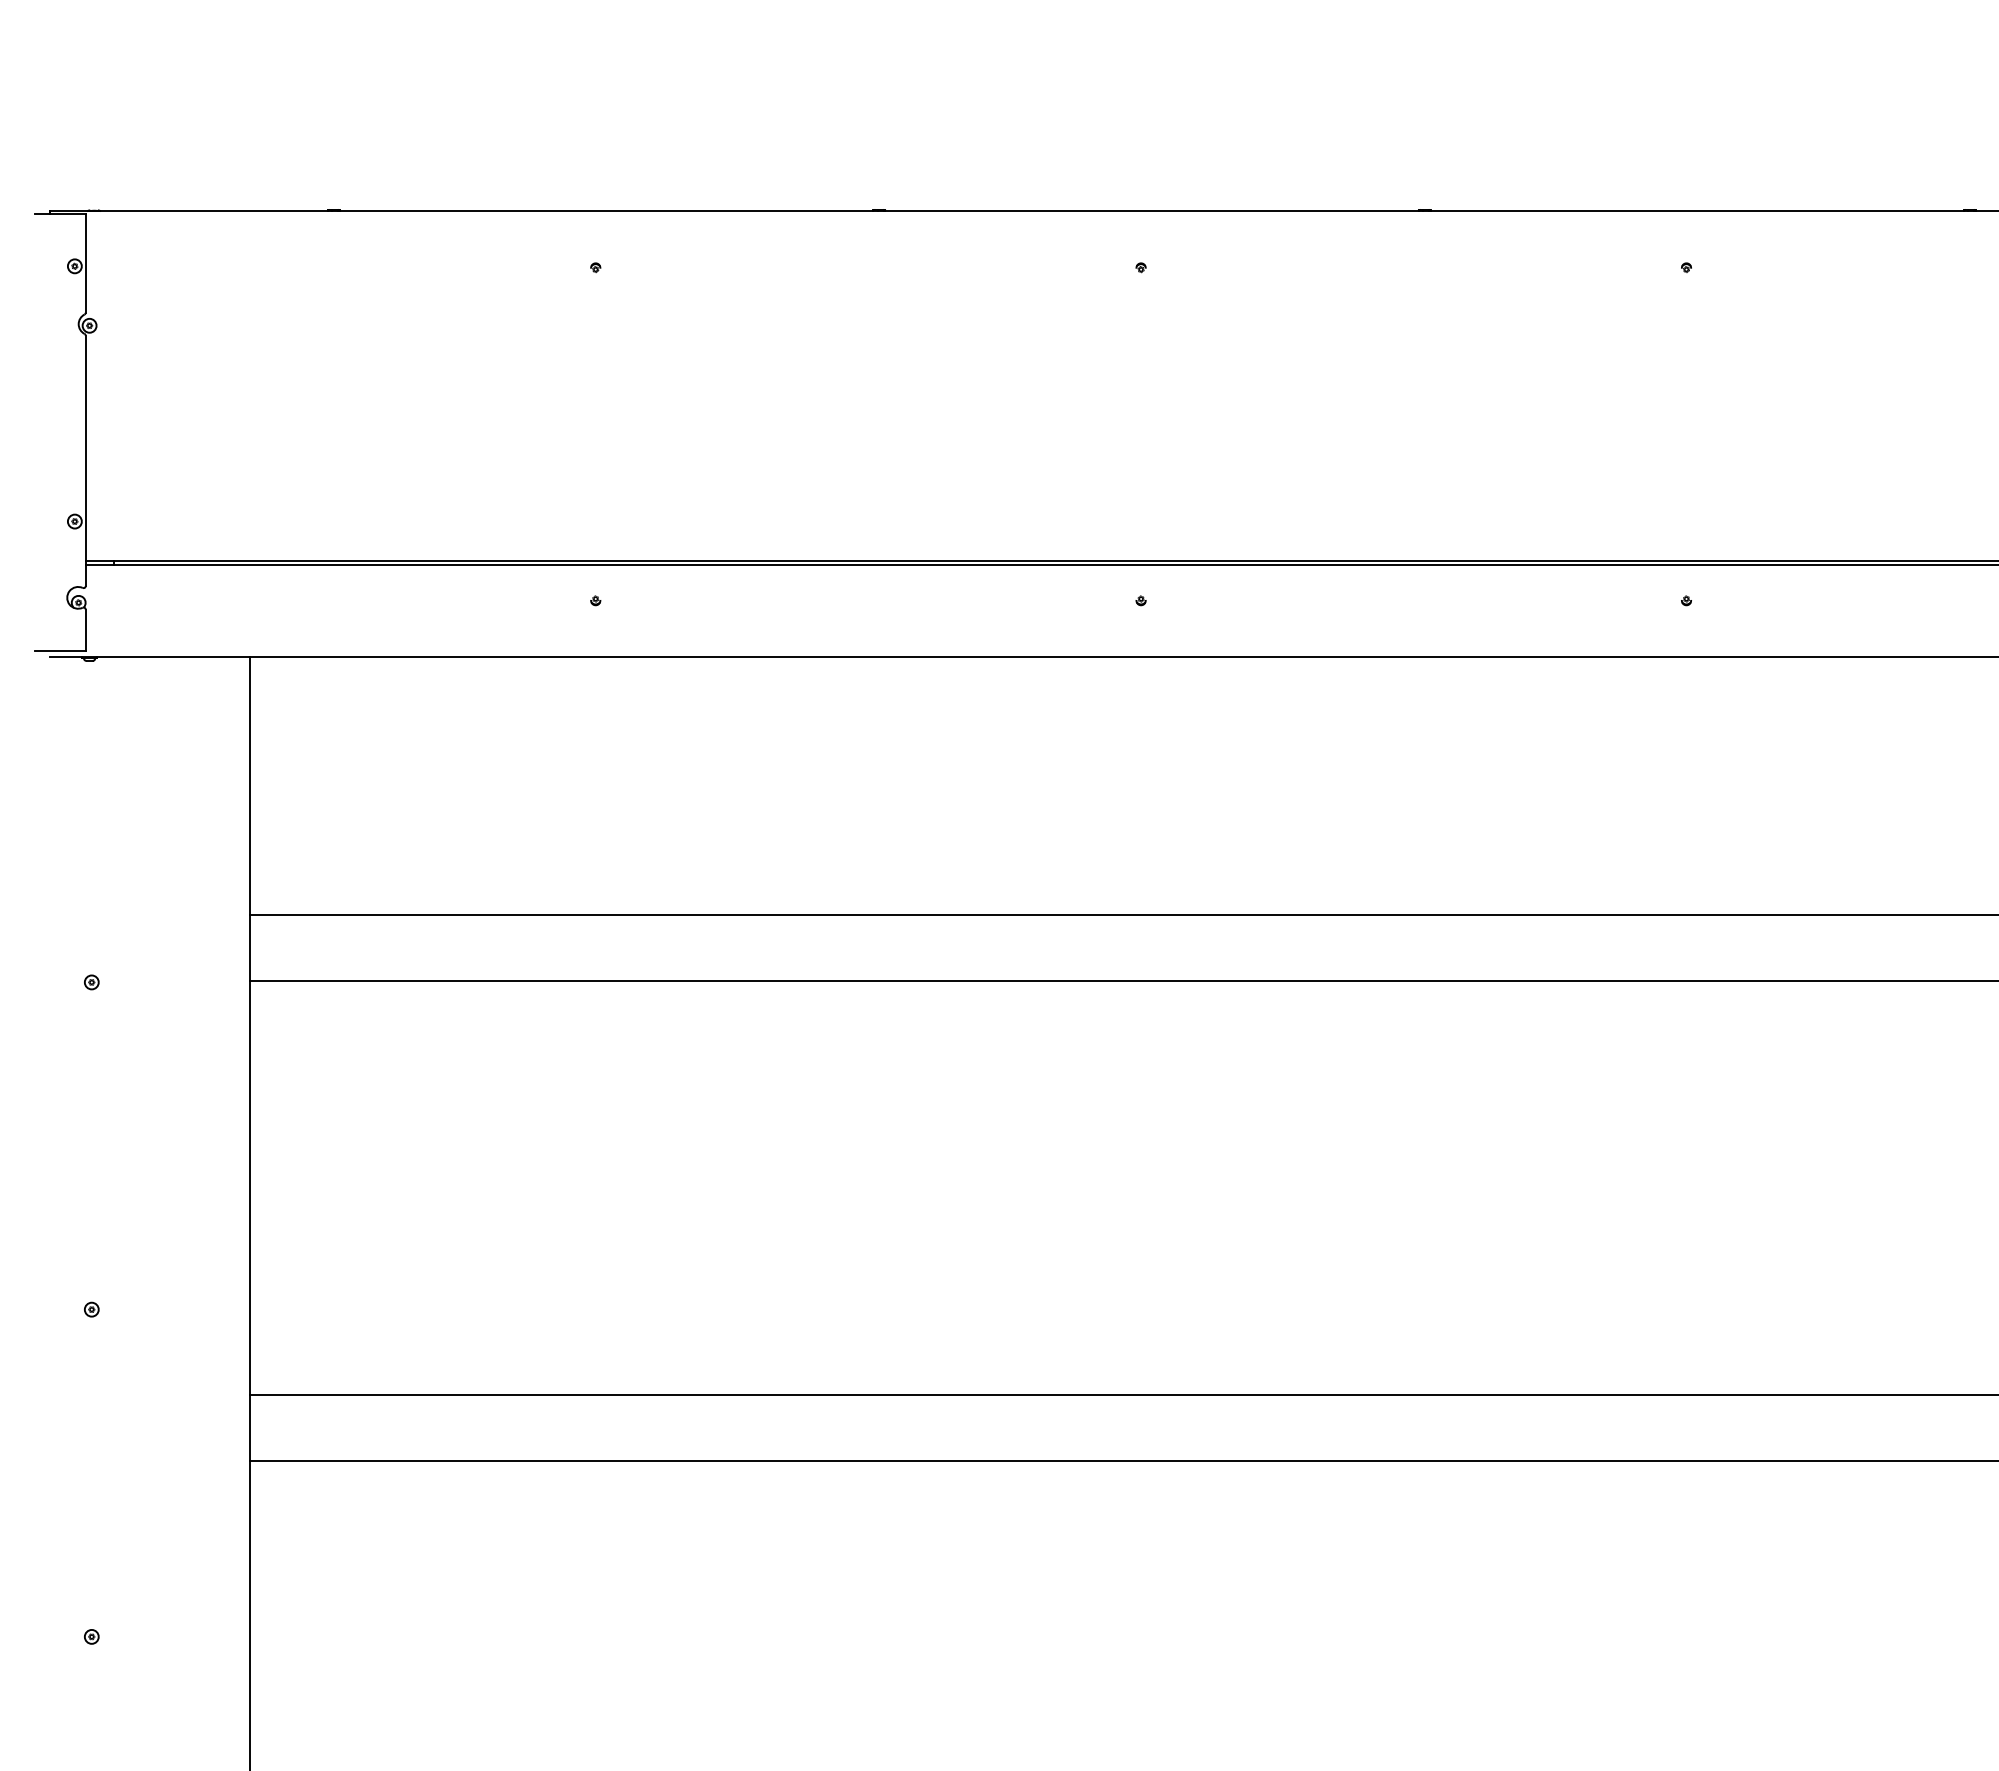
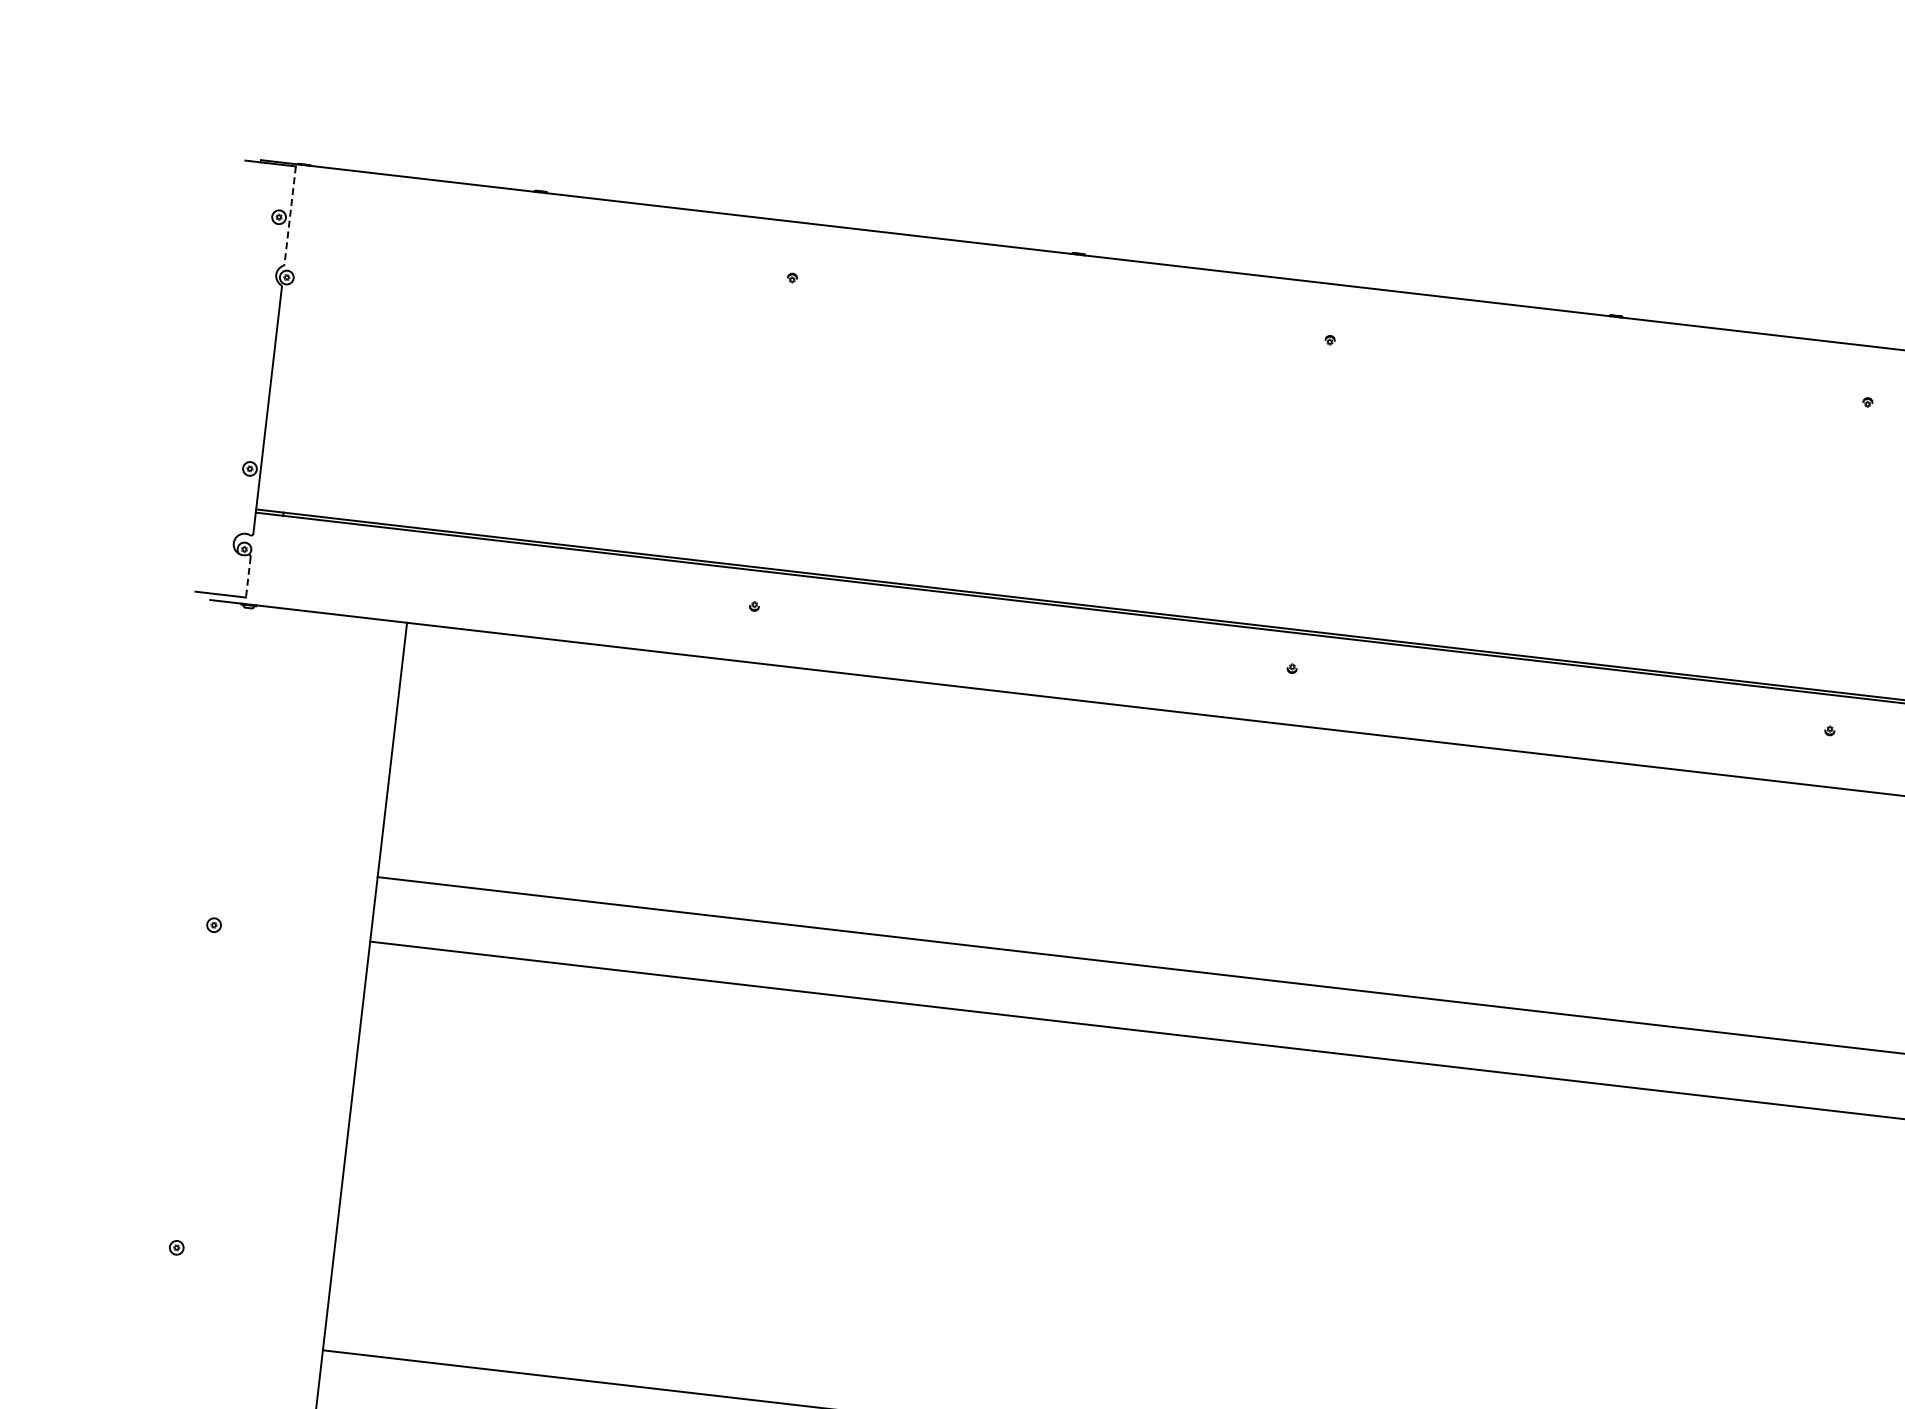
line: (85, 263) -> (289, 215), solid -> dashed
line: (85, 630) -> (248, 577), solid -> dashed

